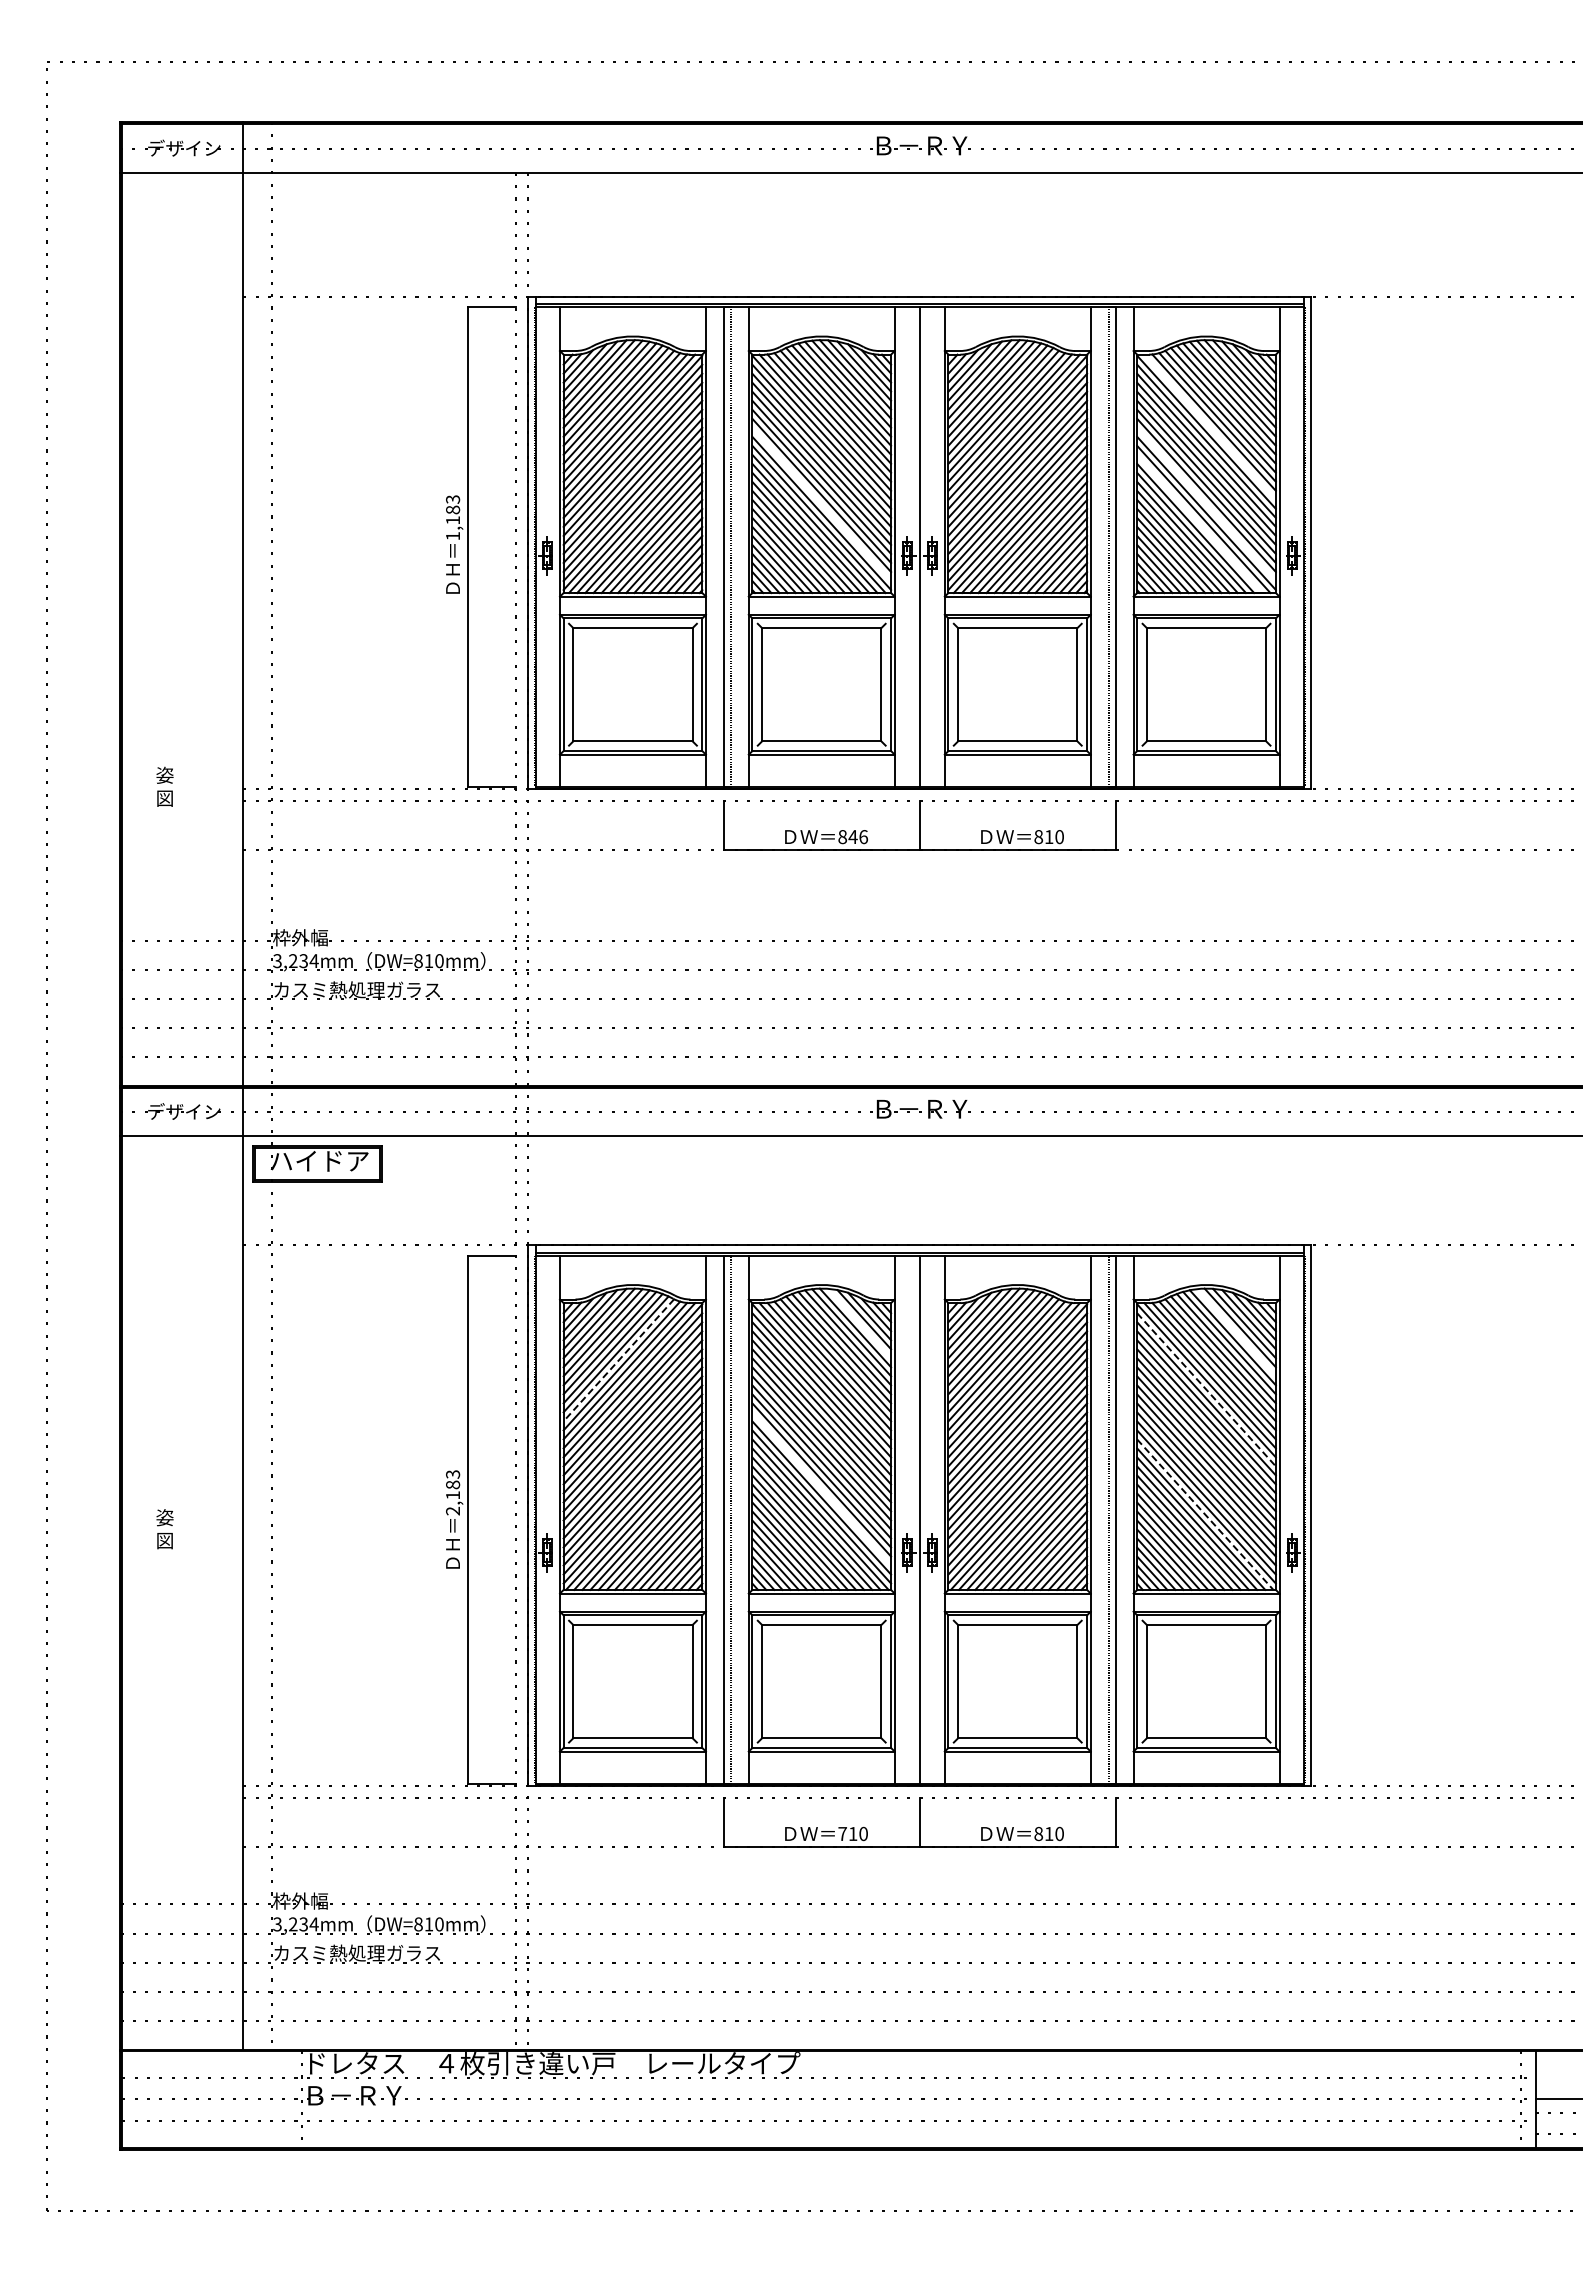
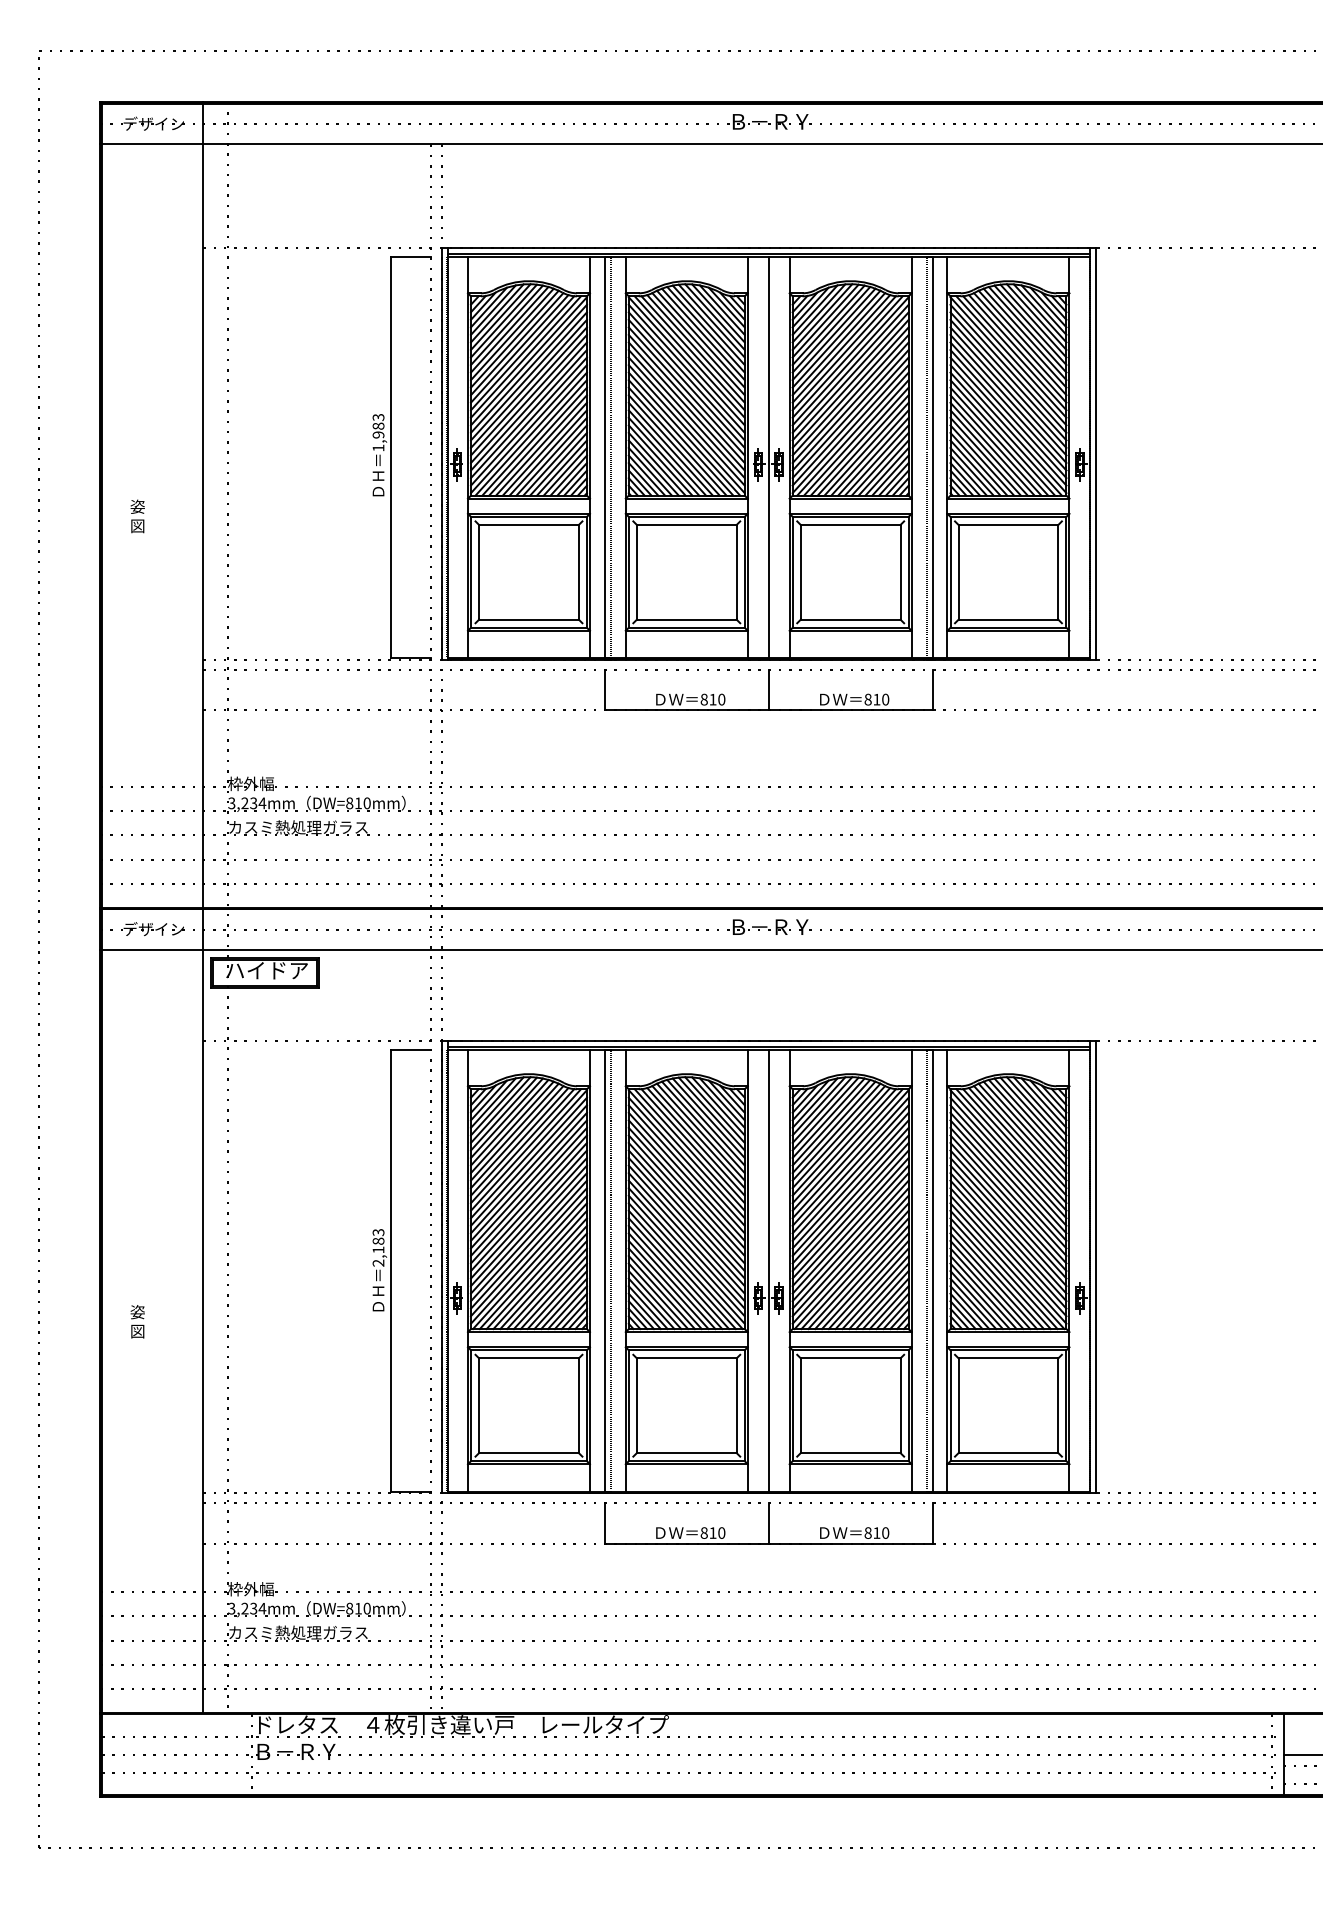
line: (1209, 426) -> (1010, 356), added
line: (821, 503) -> (686, 420), added
line: (1206, 503) -> (1008, 420), added
text: (453, 520) -> (378, 435), 1,183 -> 1,983
line: (1199, 523) -> (1002, 437), added
text: (164, 786) -> (137, 516), moved
text: (858, 836) -> (717, 699), 846 -> 810
line: (859, 1323) -> (718, 1106), added
line: (1235, 1332) -> (1032, 1113), added
line: (618, 1360) -> (516, 1137), dashed -> solid
line: (1206, 1390) -> (1008, 1162), dashed -> solid
line: (821, 1488) -> (686, 1244), added
line: (1205, 1515) -> (1007, 1266), dashed -> solid
text: (164, 1529) -> (137, 1322), moved
text: (842, 1833) -> (704, 1532), 710 -> 810

